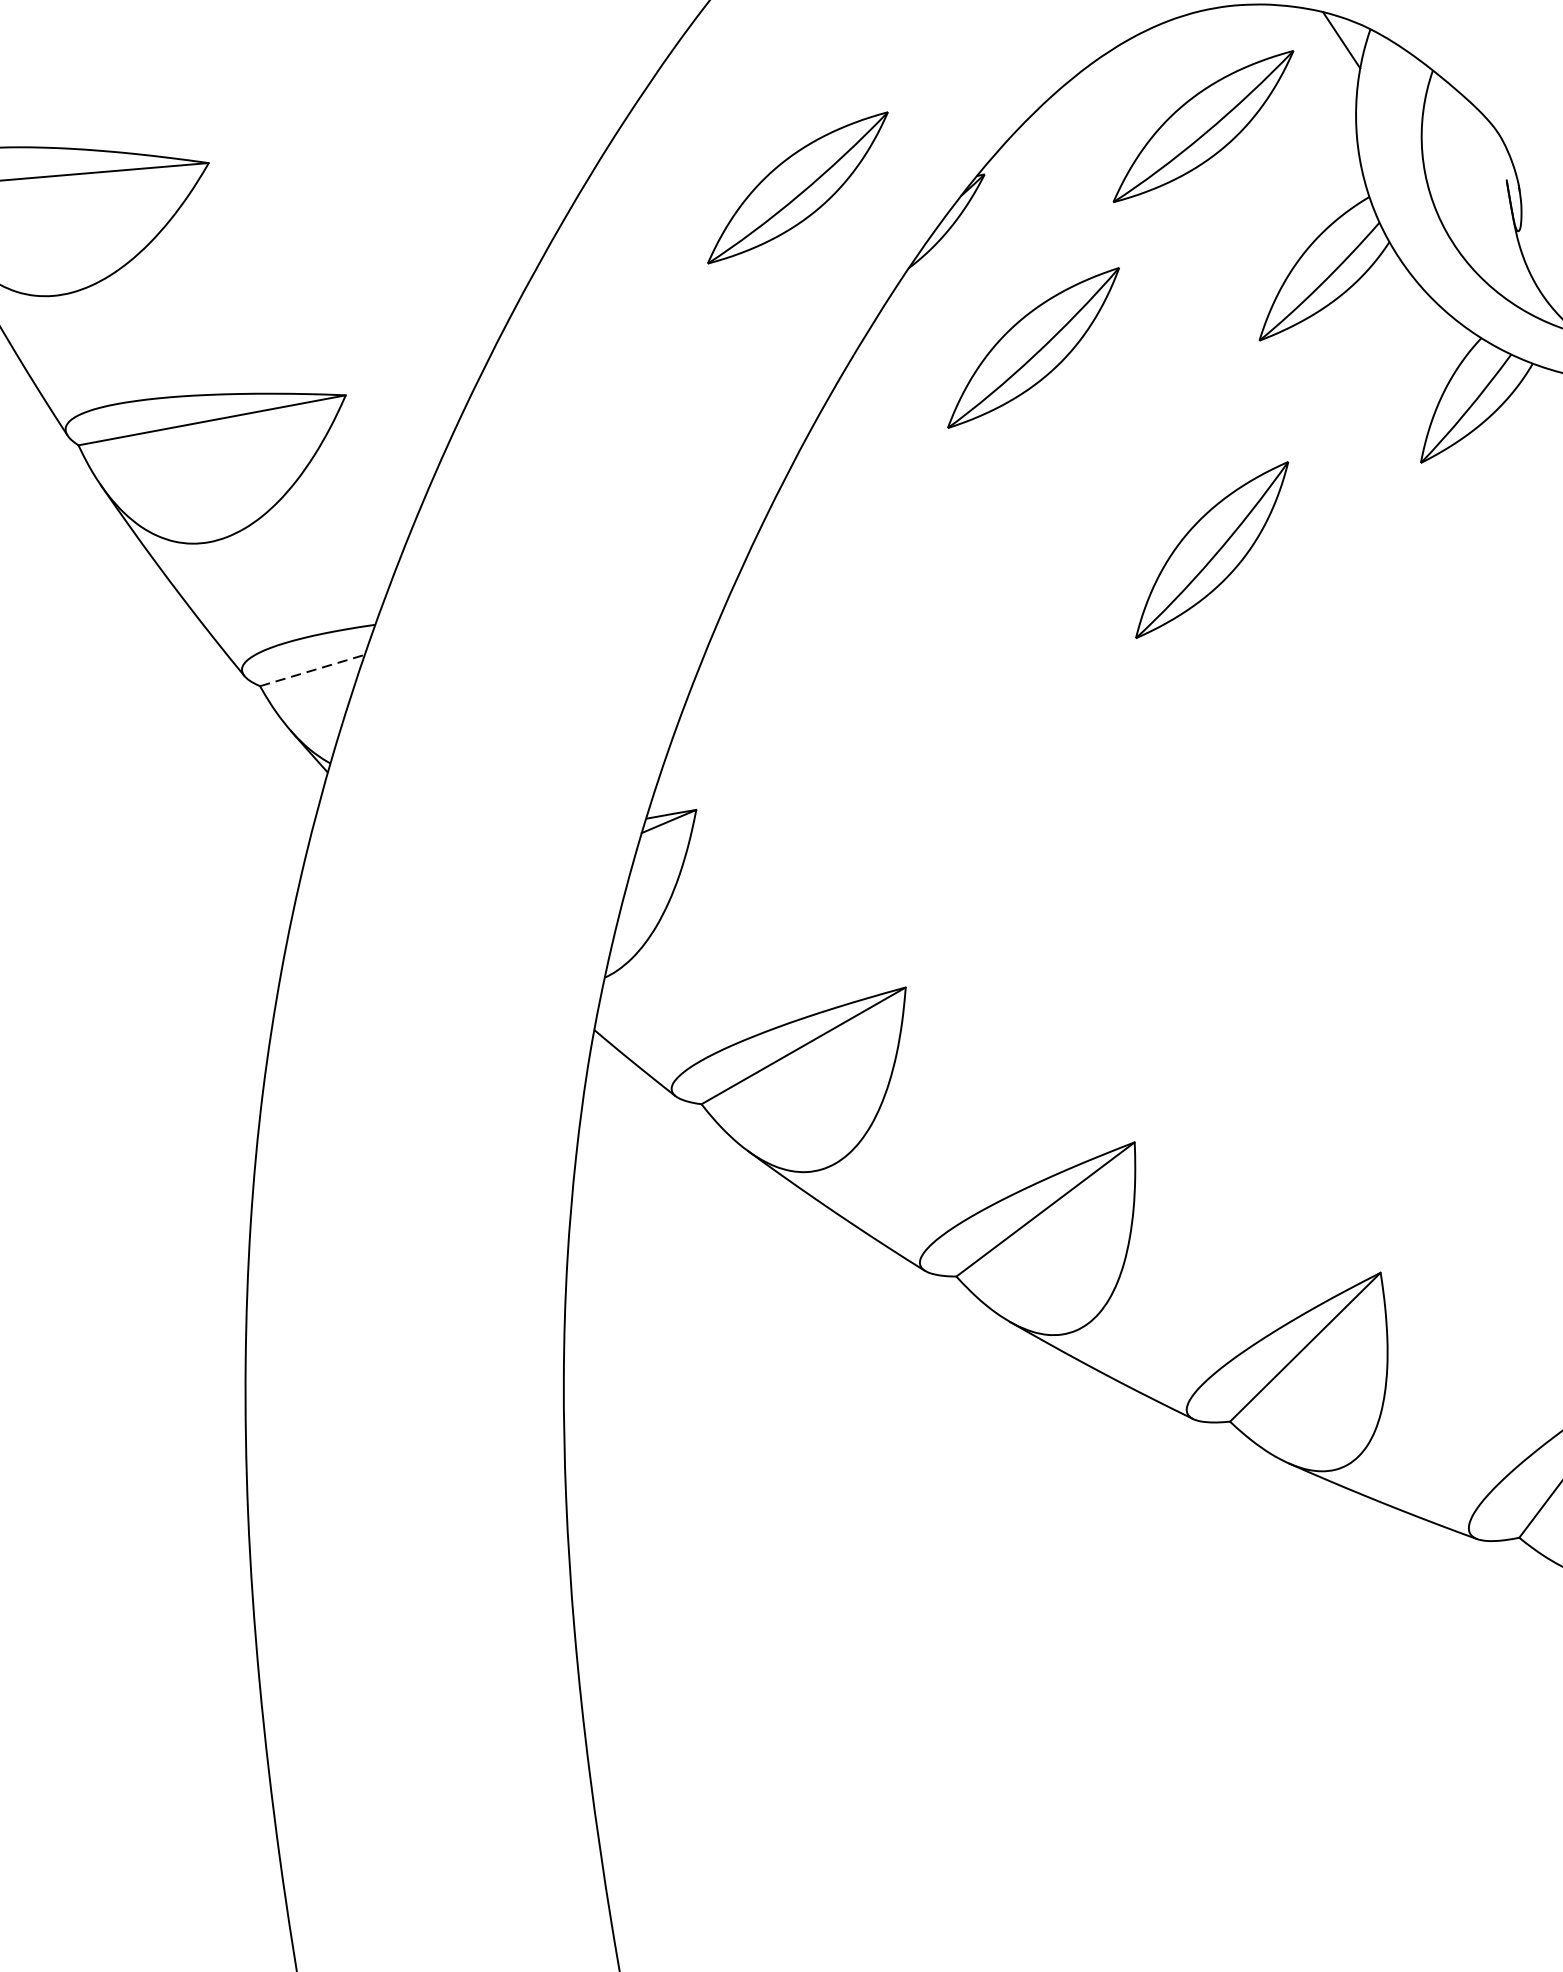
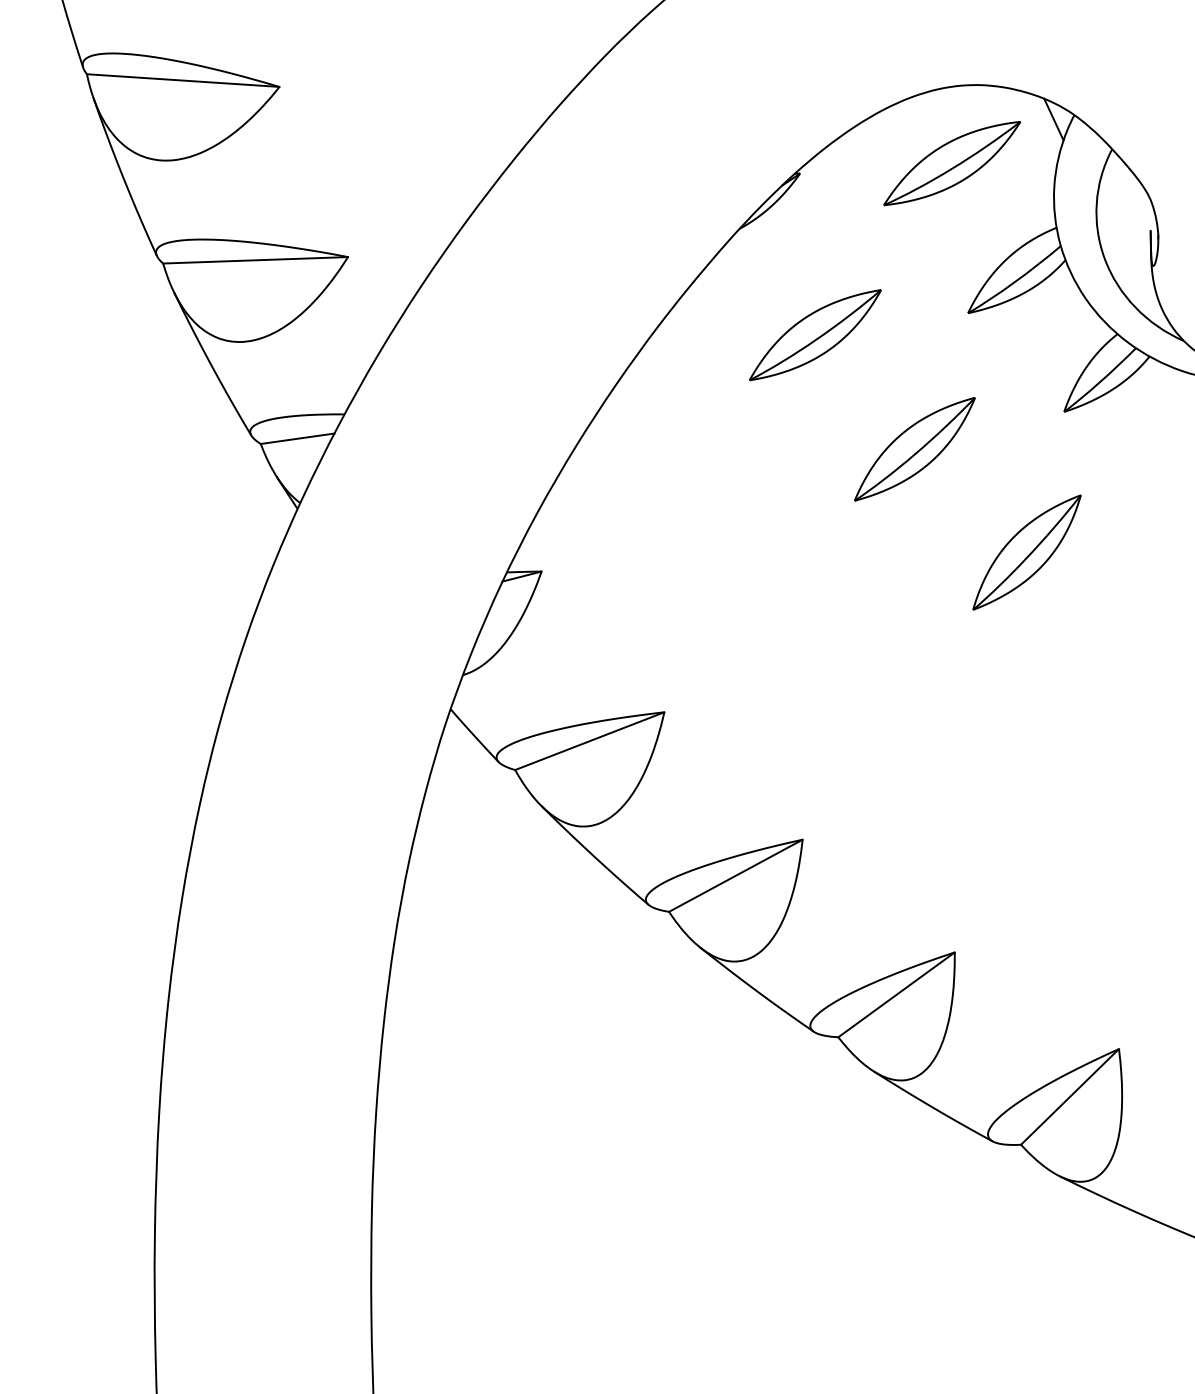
part: (796, 187) -> (672, 163), removed
part: (1033, 348) -> (815, 335), moved
line: (313, 669) -> (298, 438), dashed -> solid
part: (1396, 675) -> (1026, 552), added

